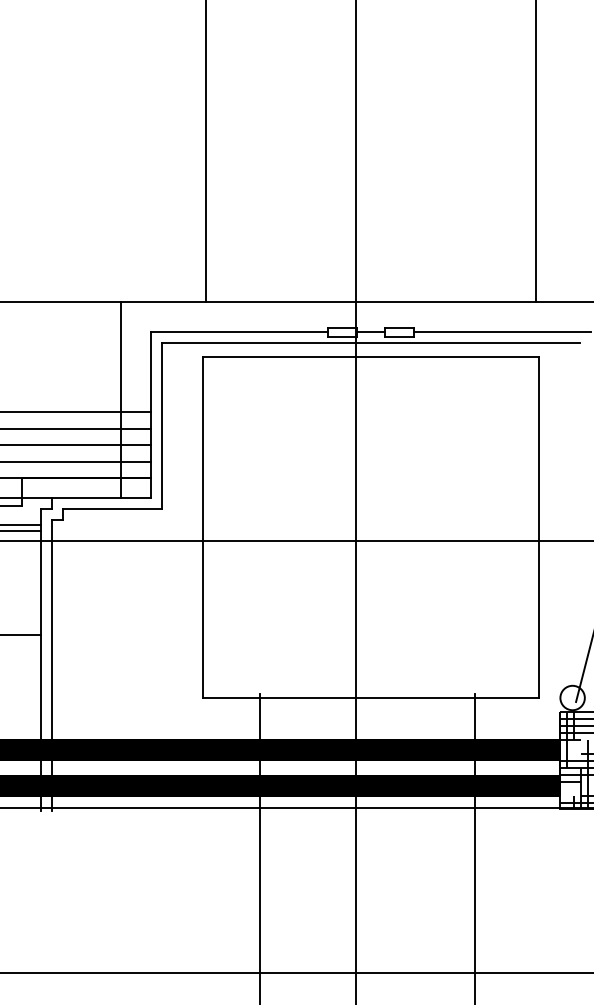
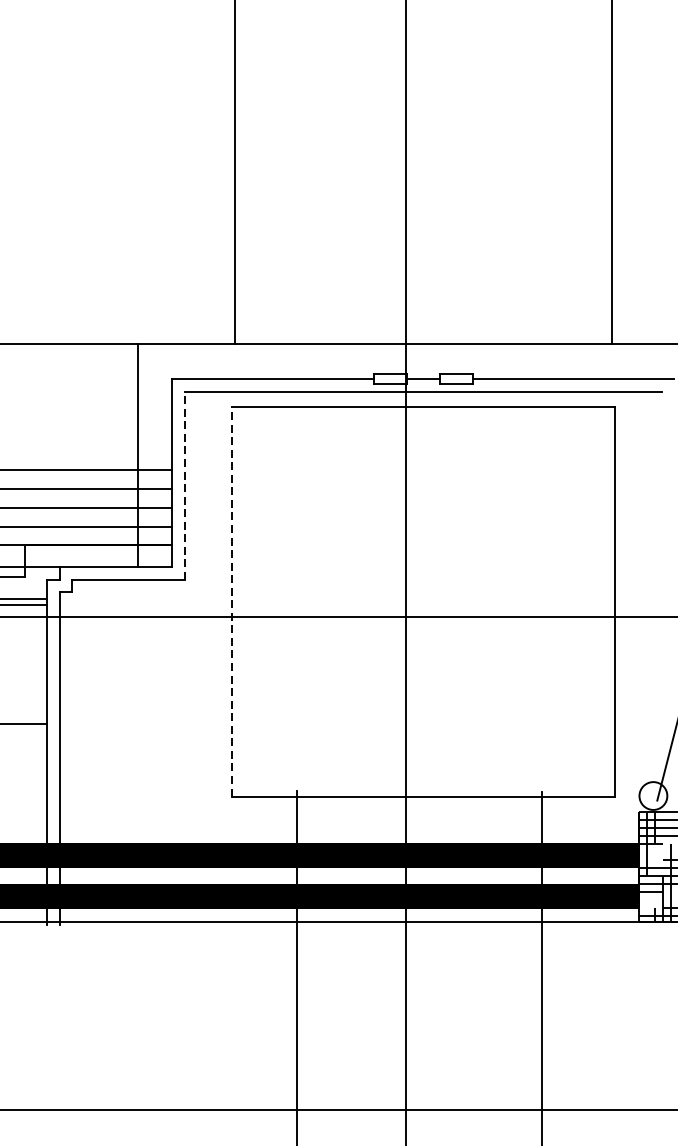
line: (161, 426) -> (184, 486), solid -> dashed
line: (203, 527) -> (232, 601), solid -> dashed

